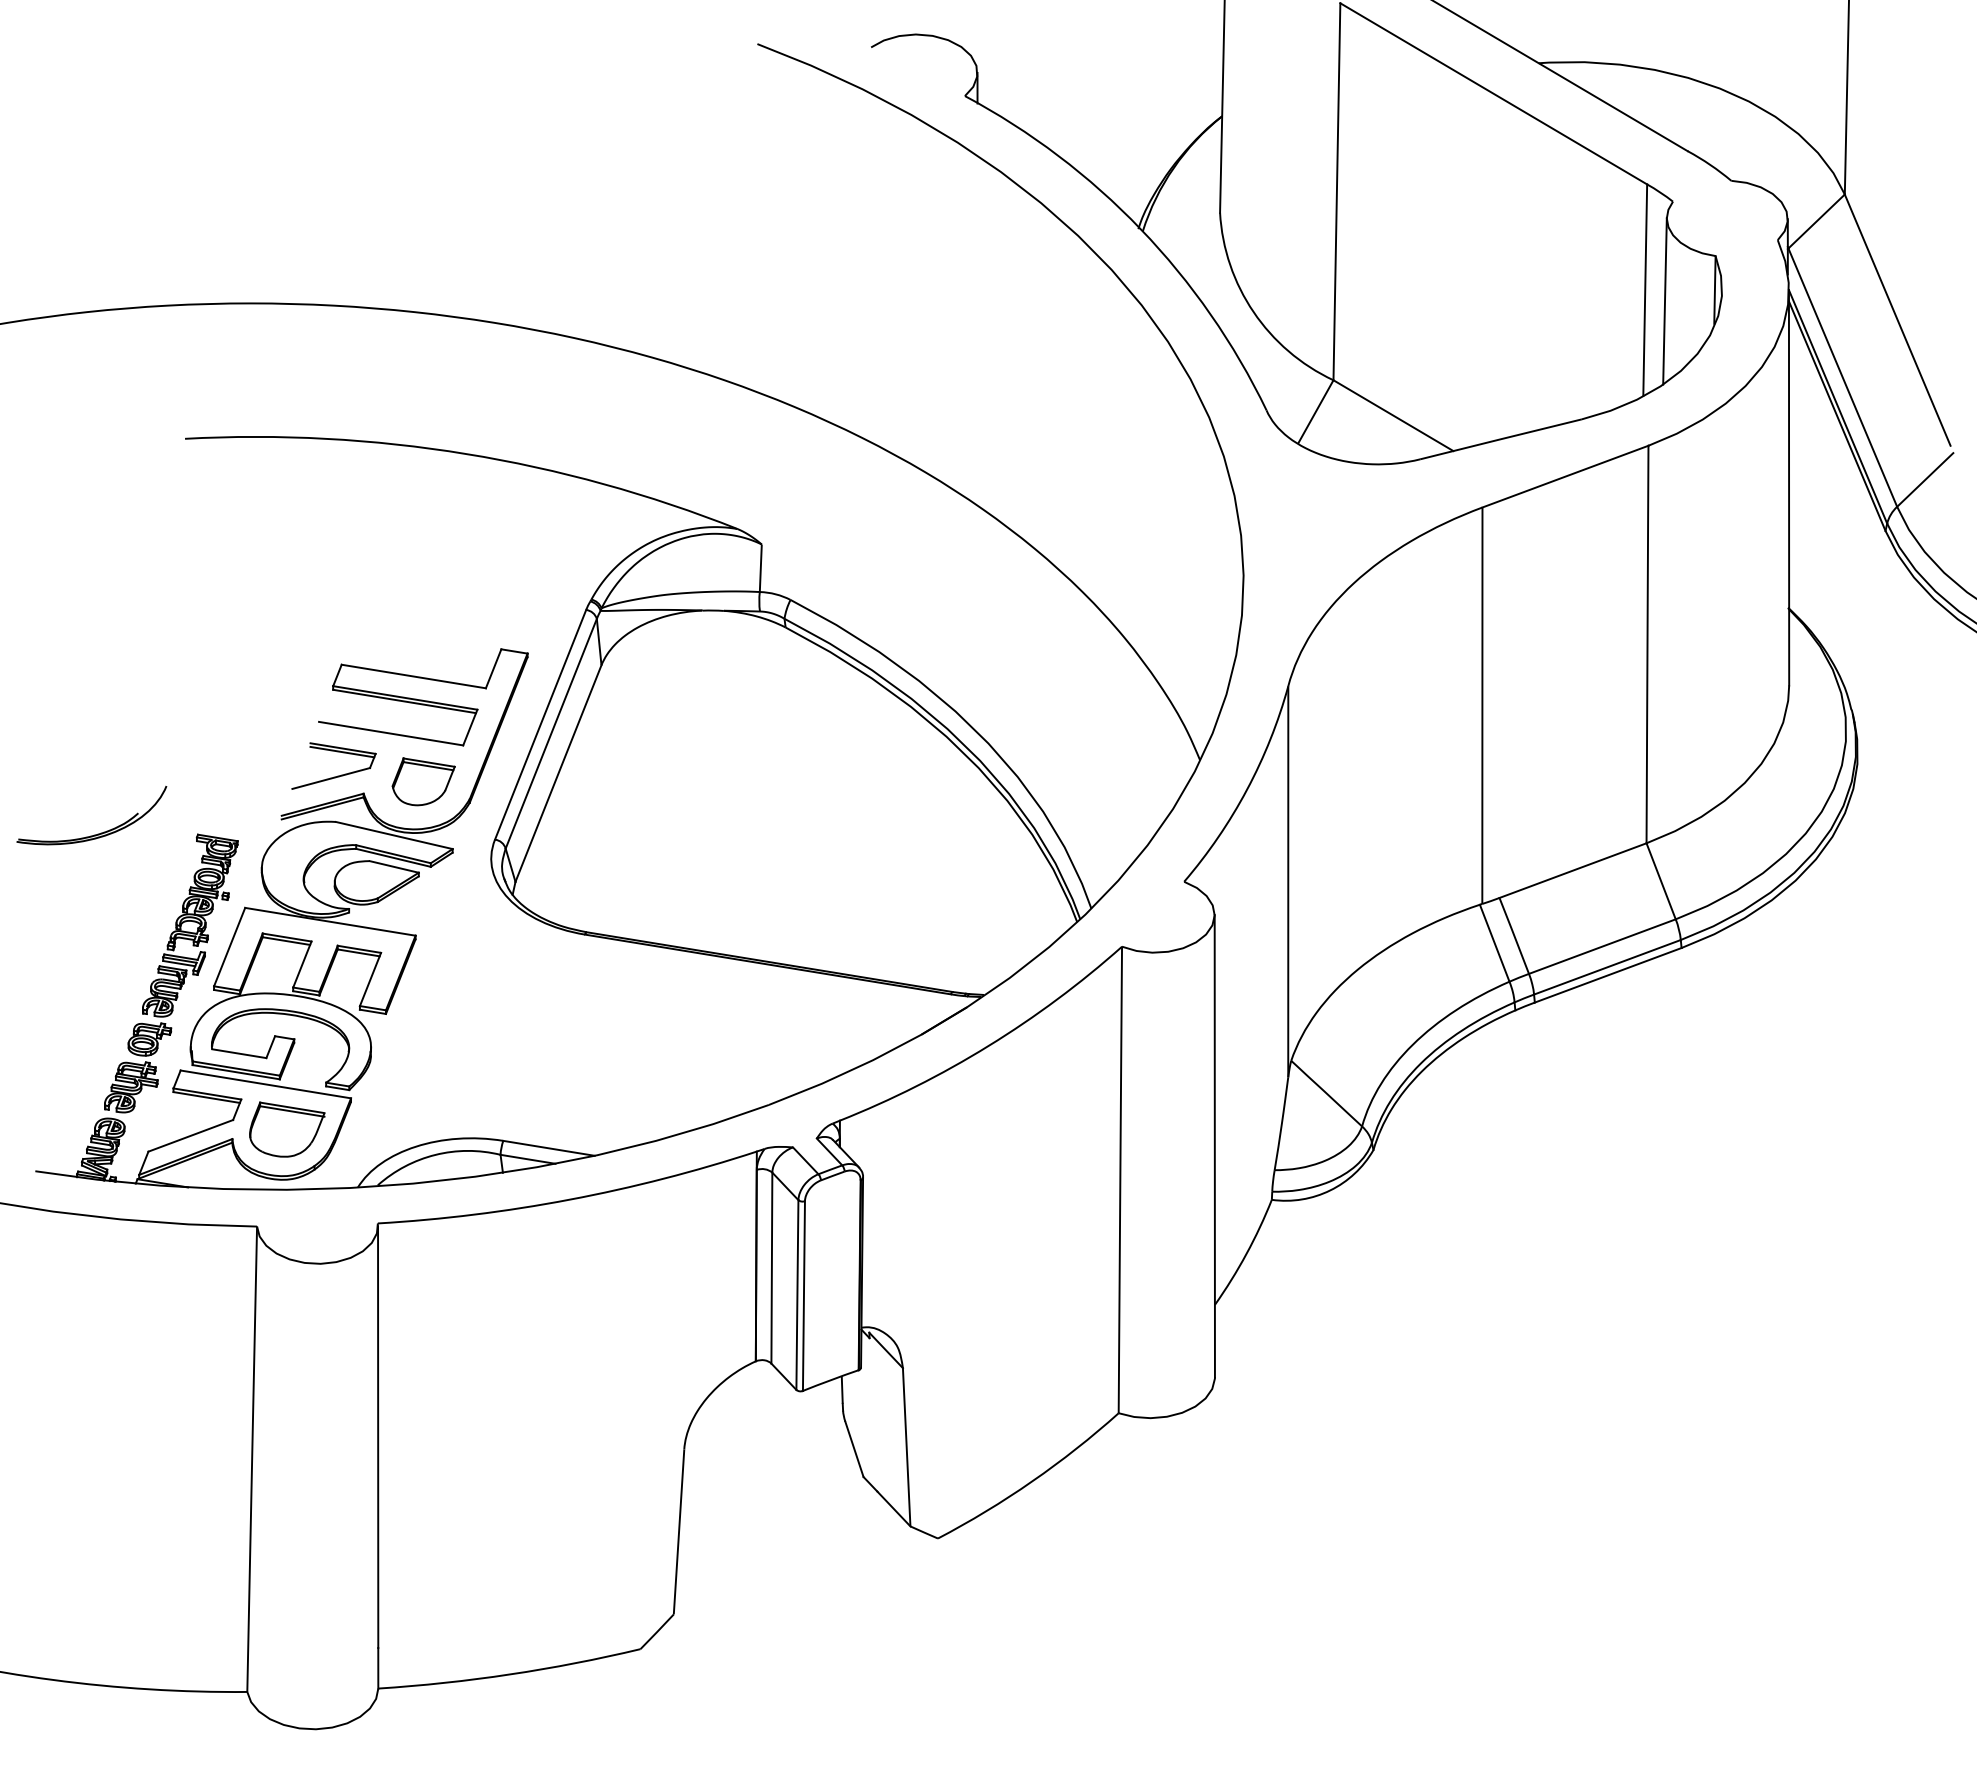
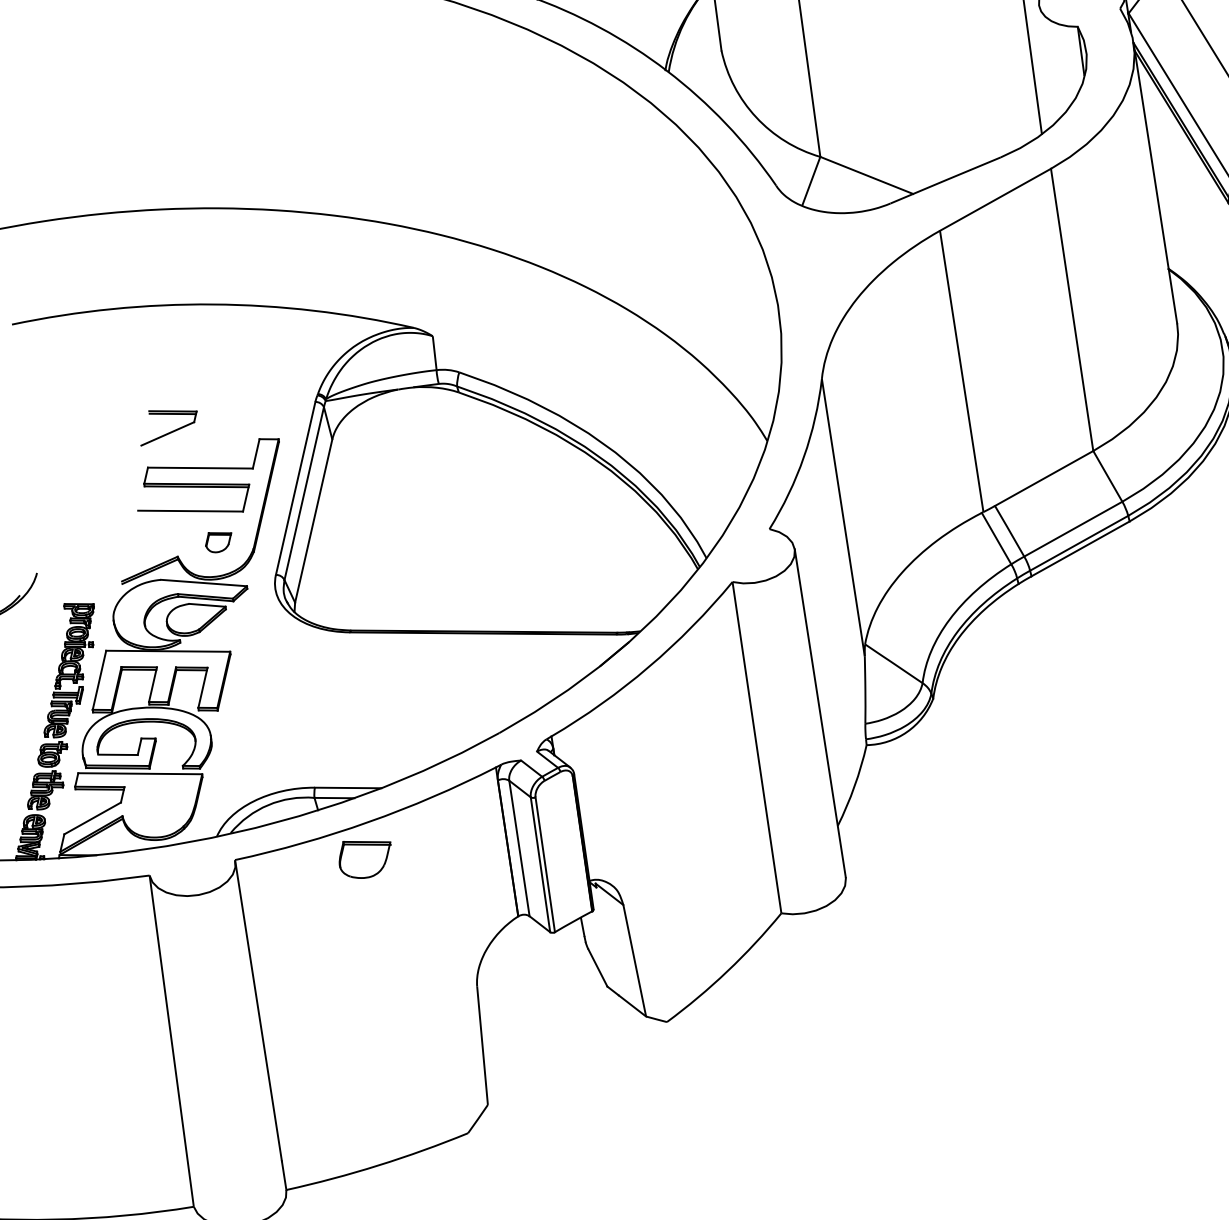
line: (1664, 300) -> (1046, 63), removed
part: (337, 775) -> (171, 431), moved
part: (423, 781) -> (218, 541), size x0.6
part: (287, 1129) -> (365, 858), moved

